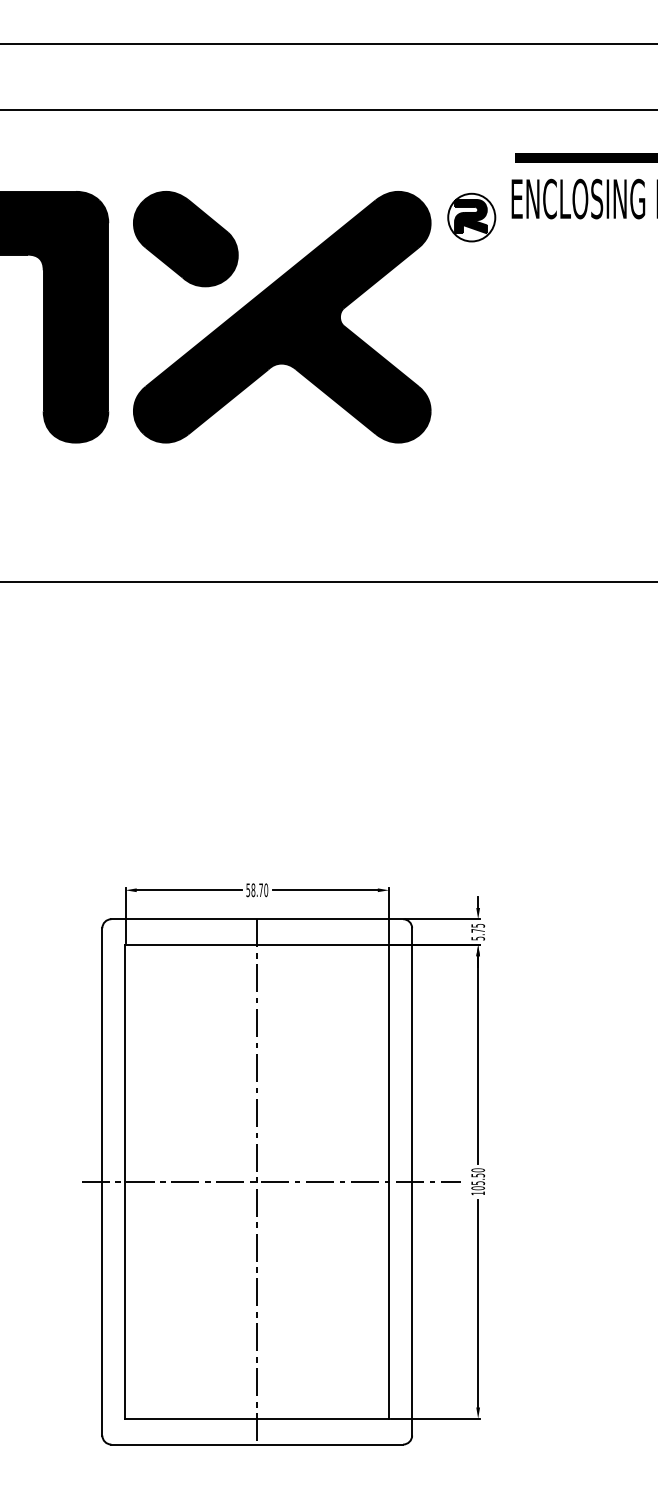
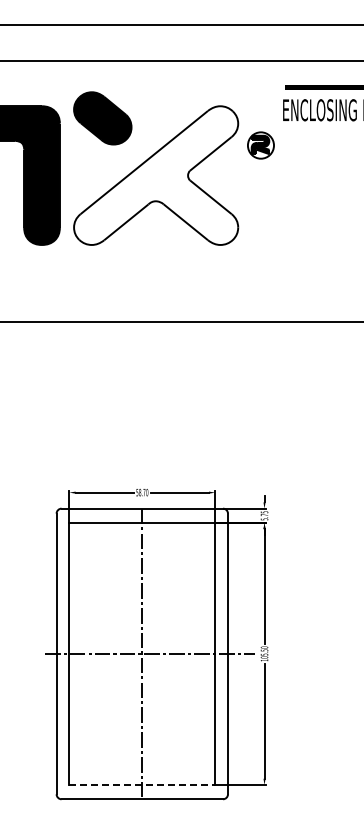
part: (470, 217) -> (260, 145), moved
part: (185, 239) -> (102, 118), moved
fill: (282, 317) -> (156, 175), removed
line: (257, 1417) -> (142, 784), solid -> dashed

